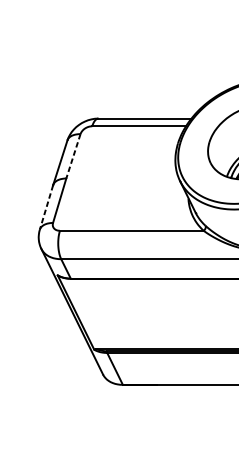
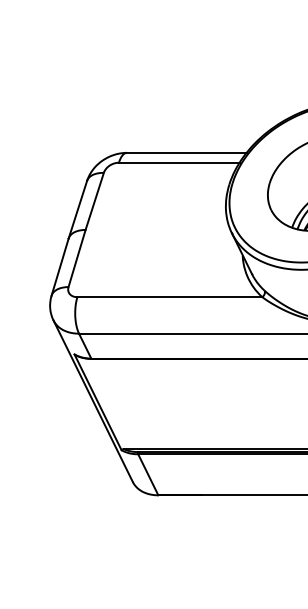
line: (73, 156) -> (94, 201), dashed -> solid
line: (46, 207) -> (60, 267), dashed -> solid

